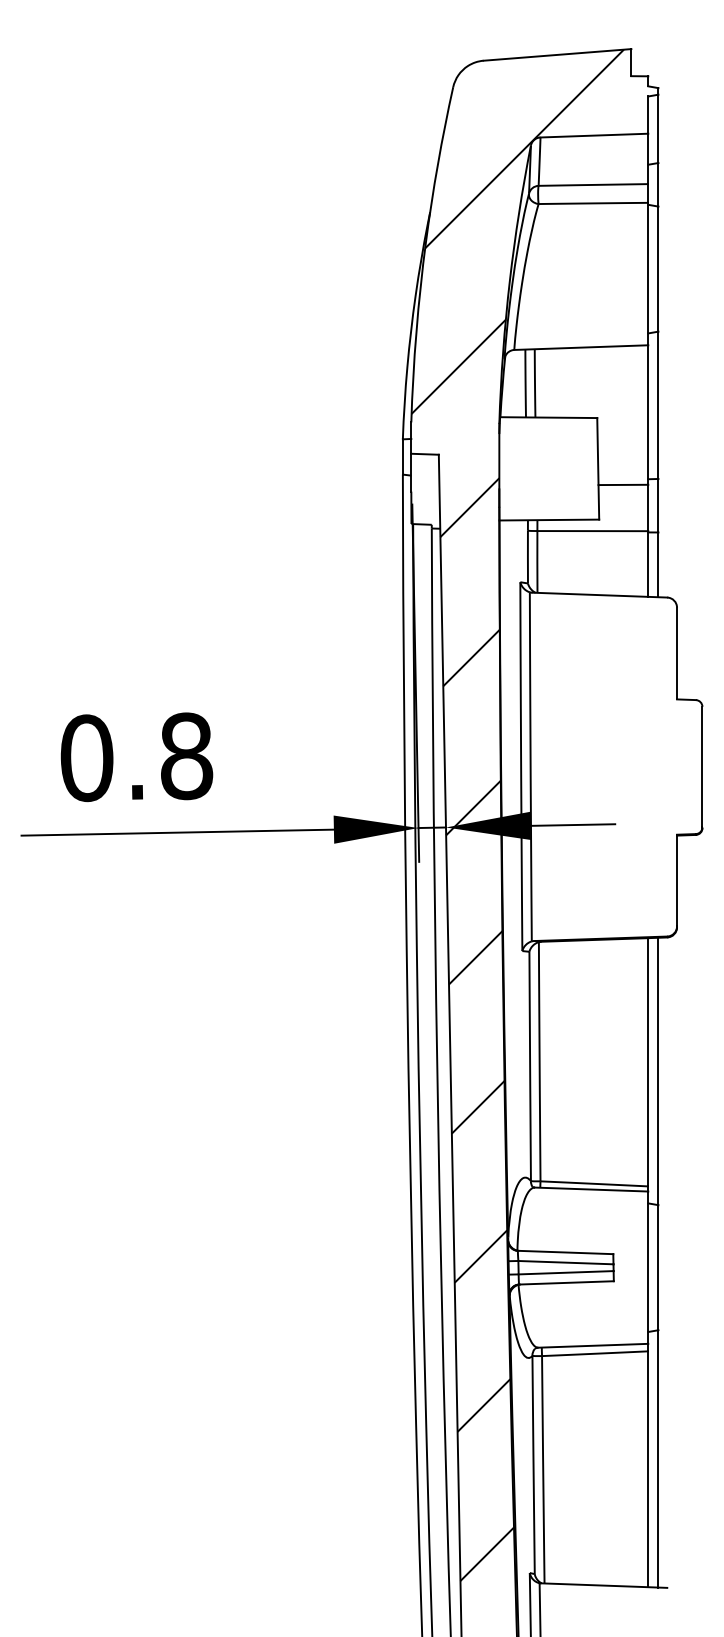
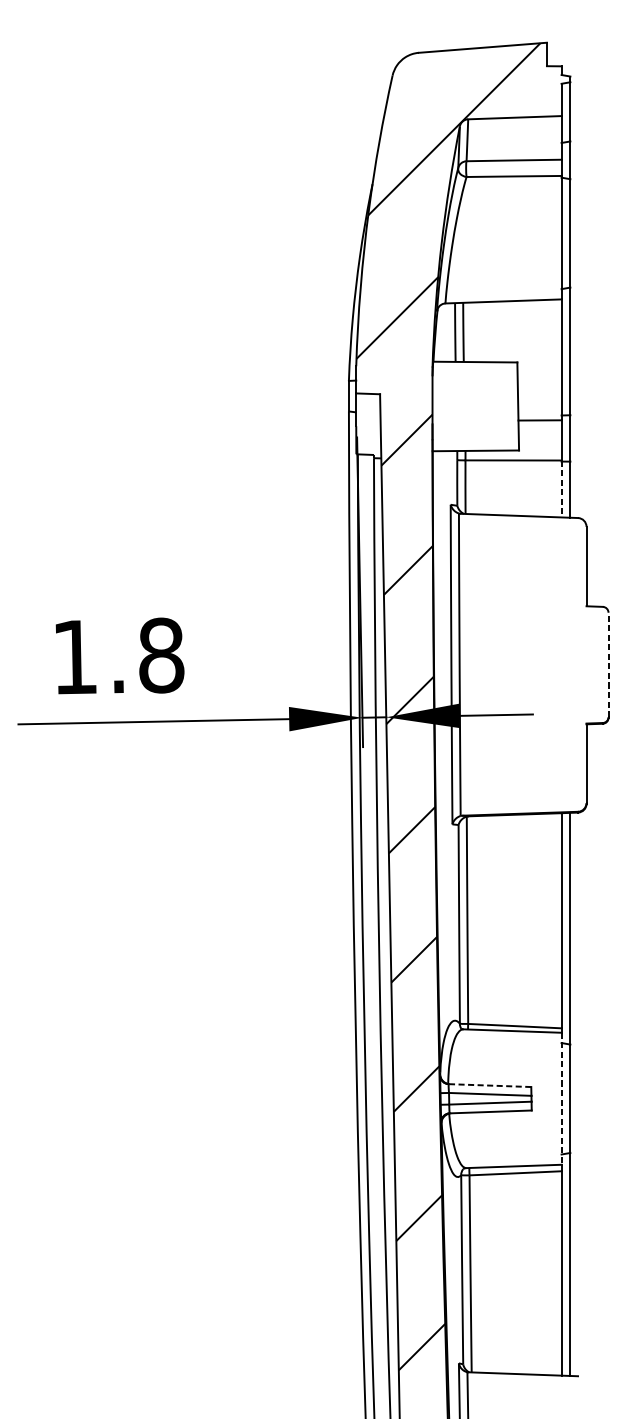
line: (648, 564) -> (561, 489), solid -> dashed
text: (86, 758) -> (74, 657), 0.8 -> 1.8
line: (702, 766) -> (608, 664), solid -> dashed
line: (565, 1252) -> (489, 1085), solid -> dashed
line: (648, 1268) -> (561, 1099), solid -> dashed

